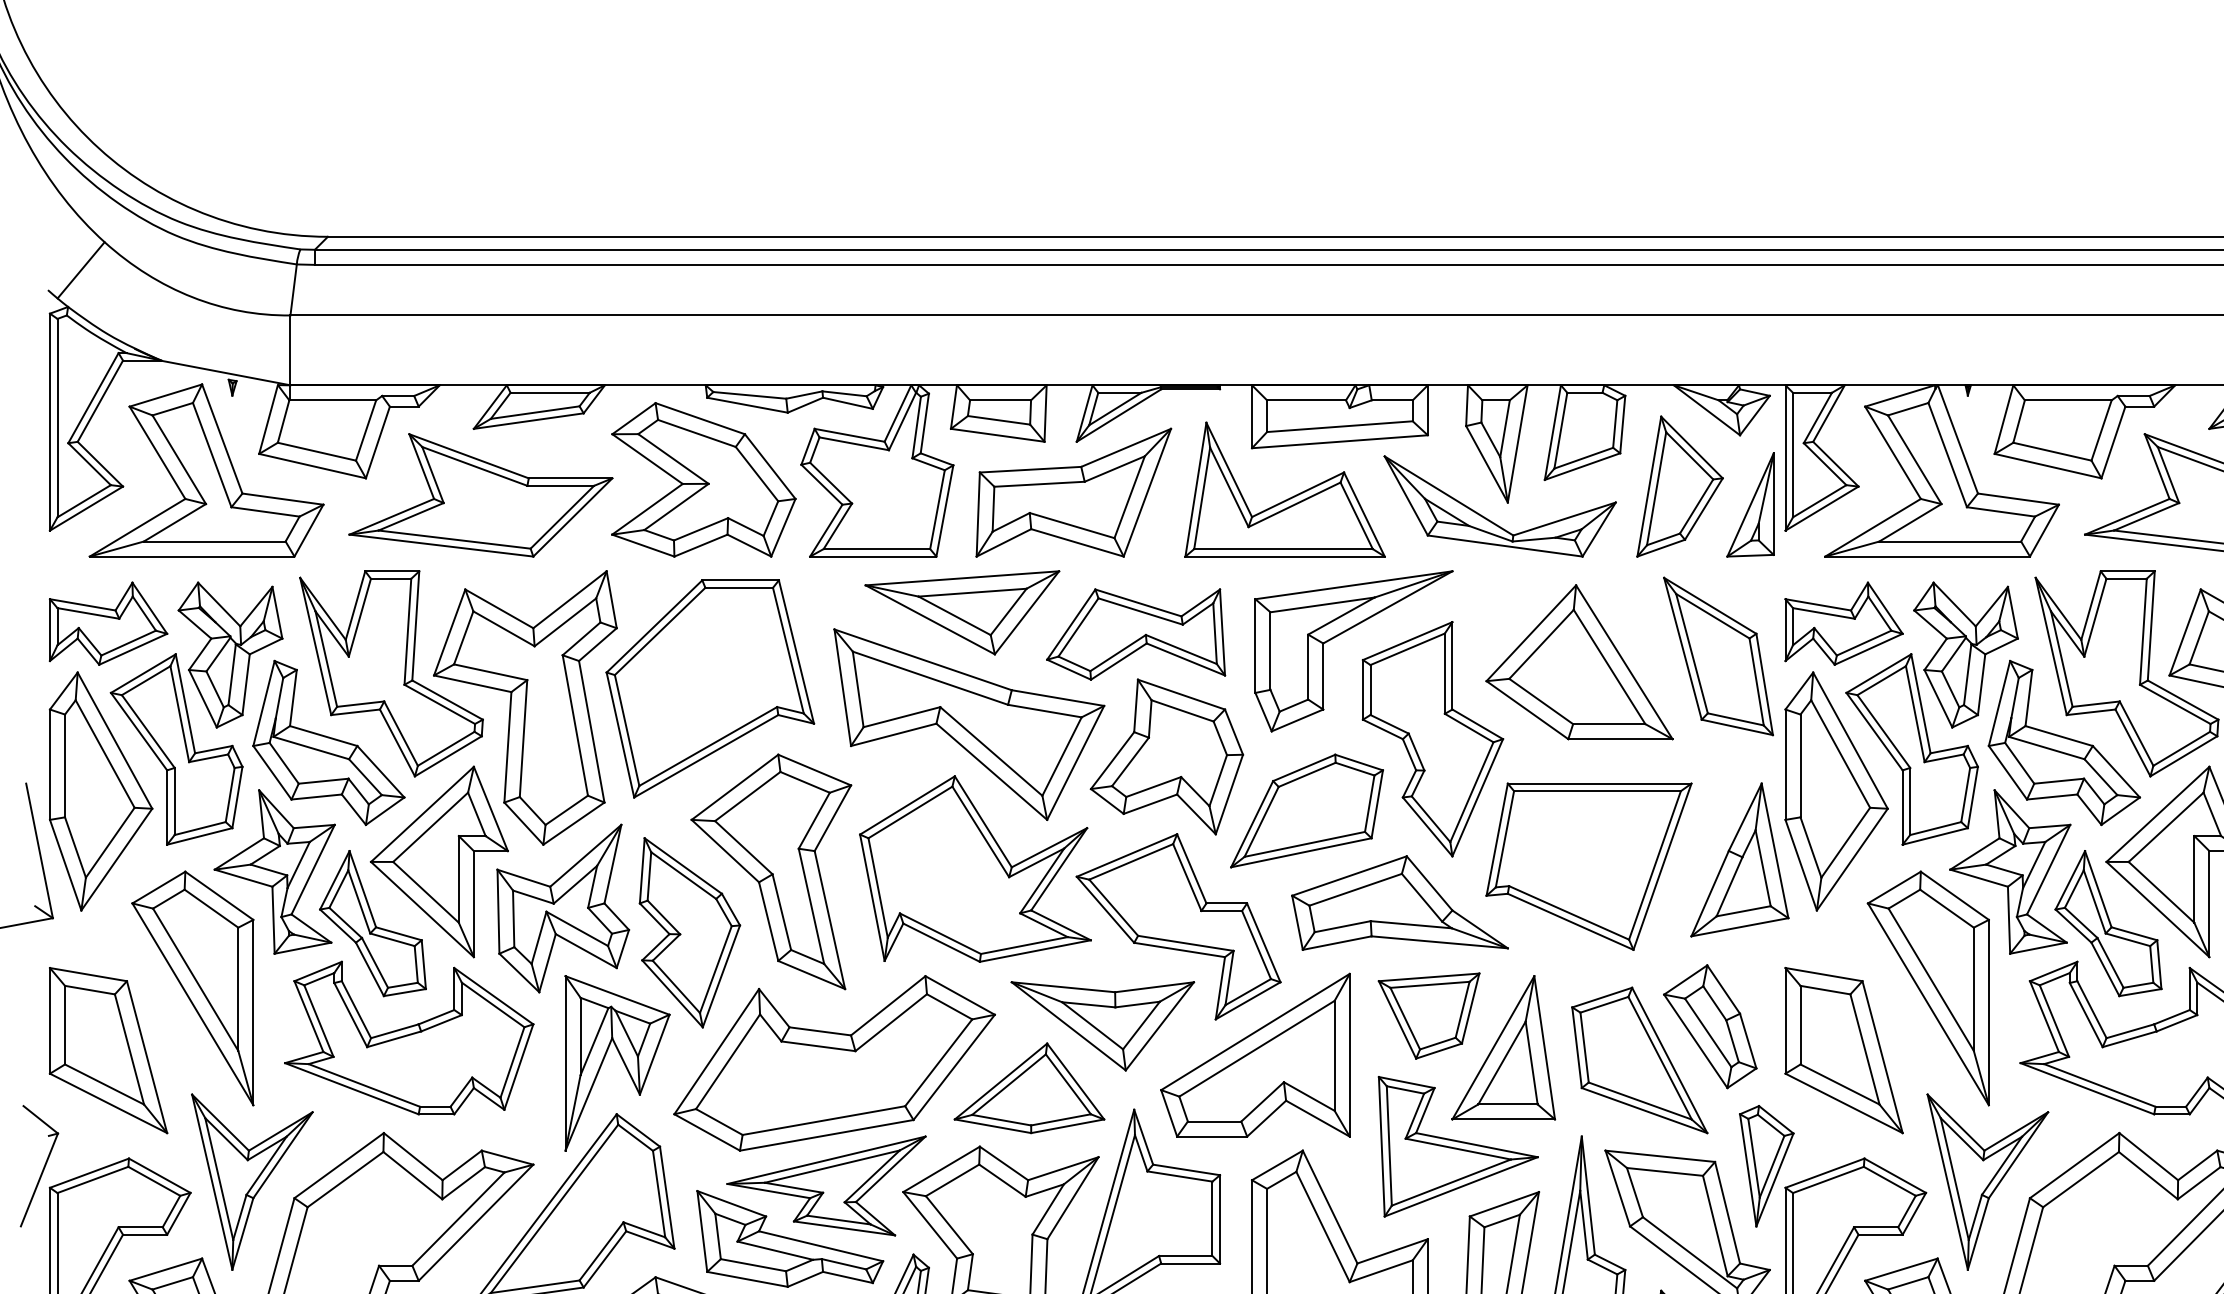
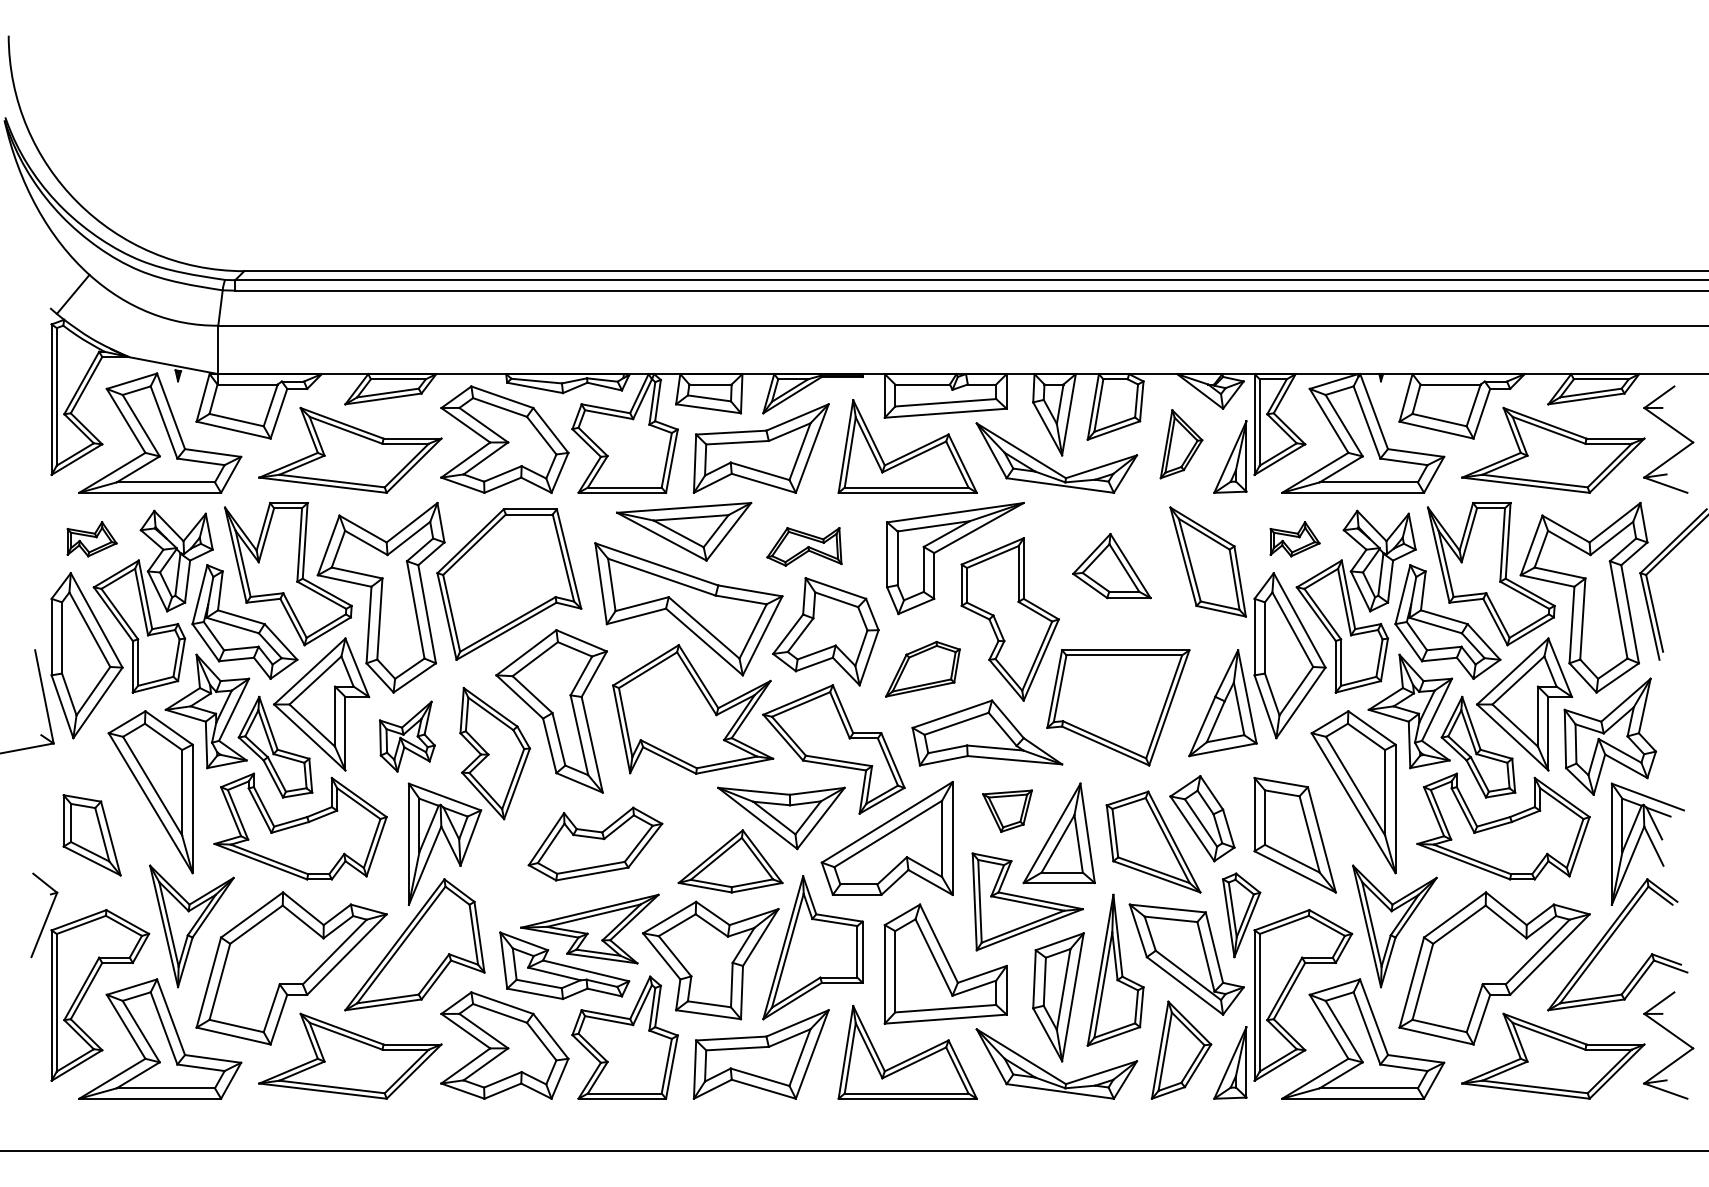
part: (1680, 485) -> (1181, 443), size x0.7
part: (107, 622) -> (91, 538), size x0.6
part: (1843, 622) -> (1294, 538), size x0.6
part: (1136, 634) -> (804, 546), size x0.6
part: (1579, 661) -> (1111, 565), size x0.6
part: (1306, 811) -> (922, 669), size x0.7
part: (563, 908) -> (407, 736), size x0.6
part: (1429, 1014) -> (1007, 810), size x0.7
part: (107, 1050) -> (91, 835), size x0.7
part: (834, 1062) -> (595, 843), size x0.6

